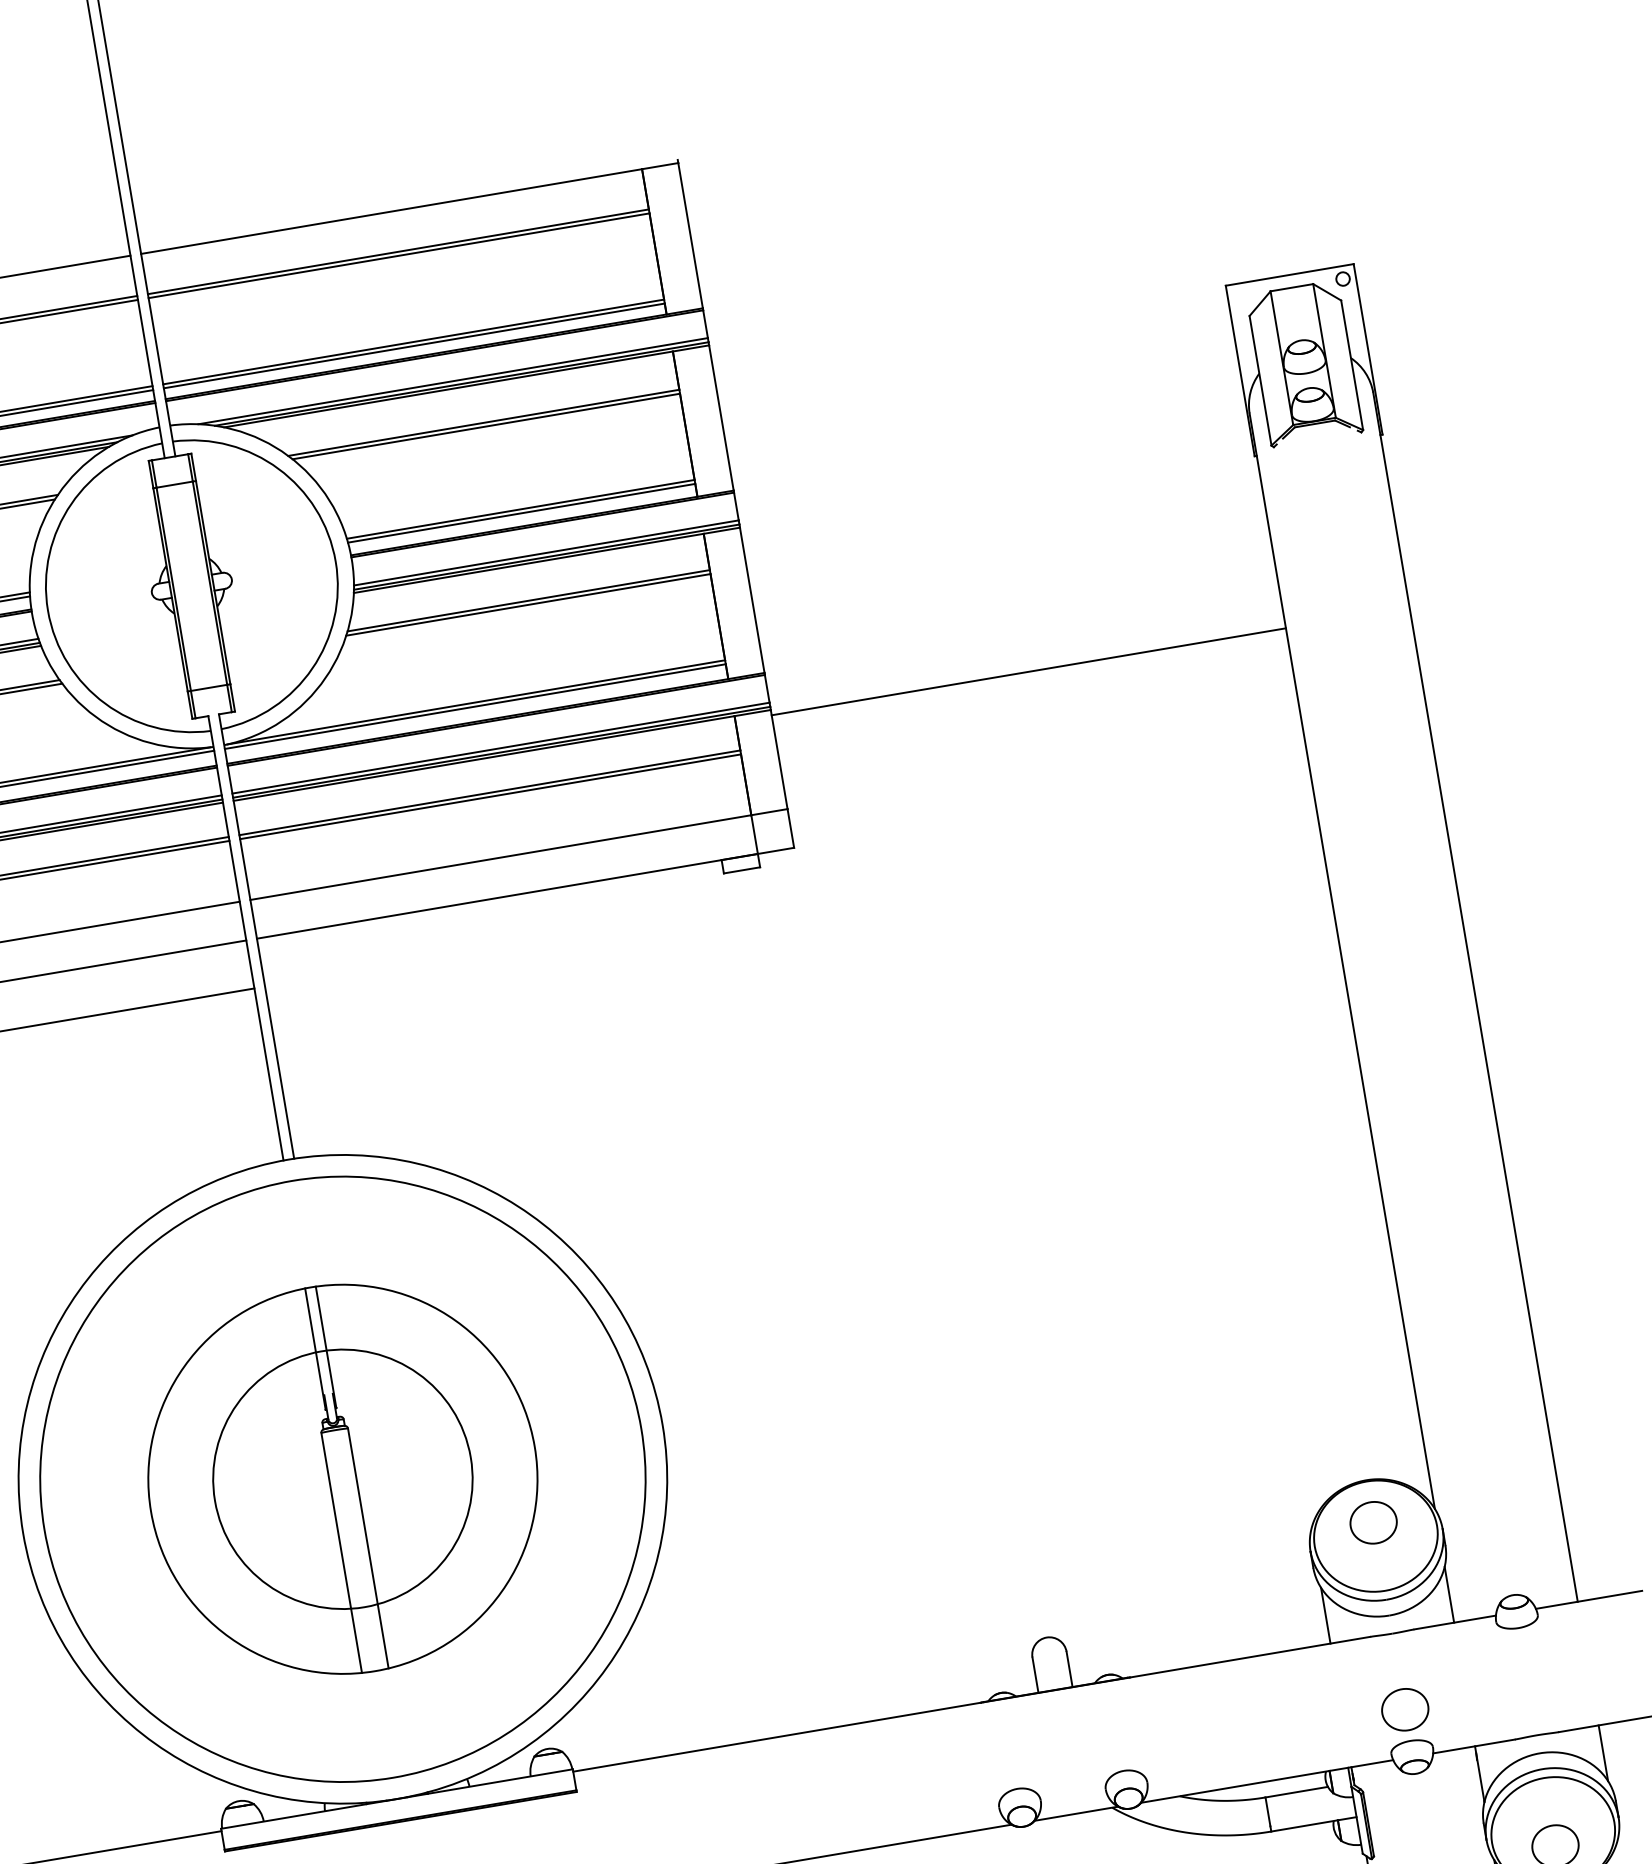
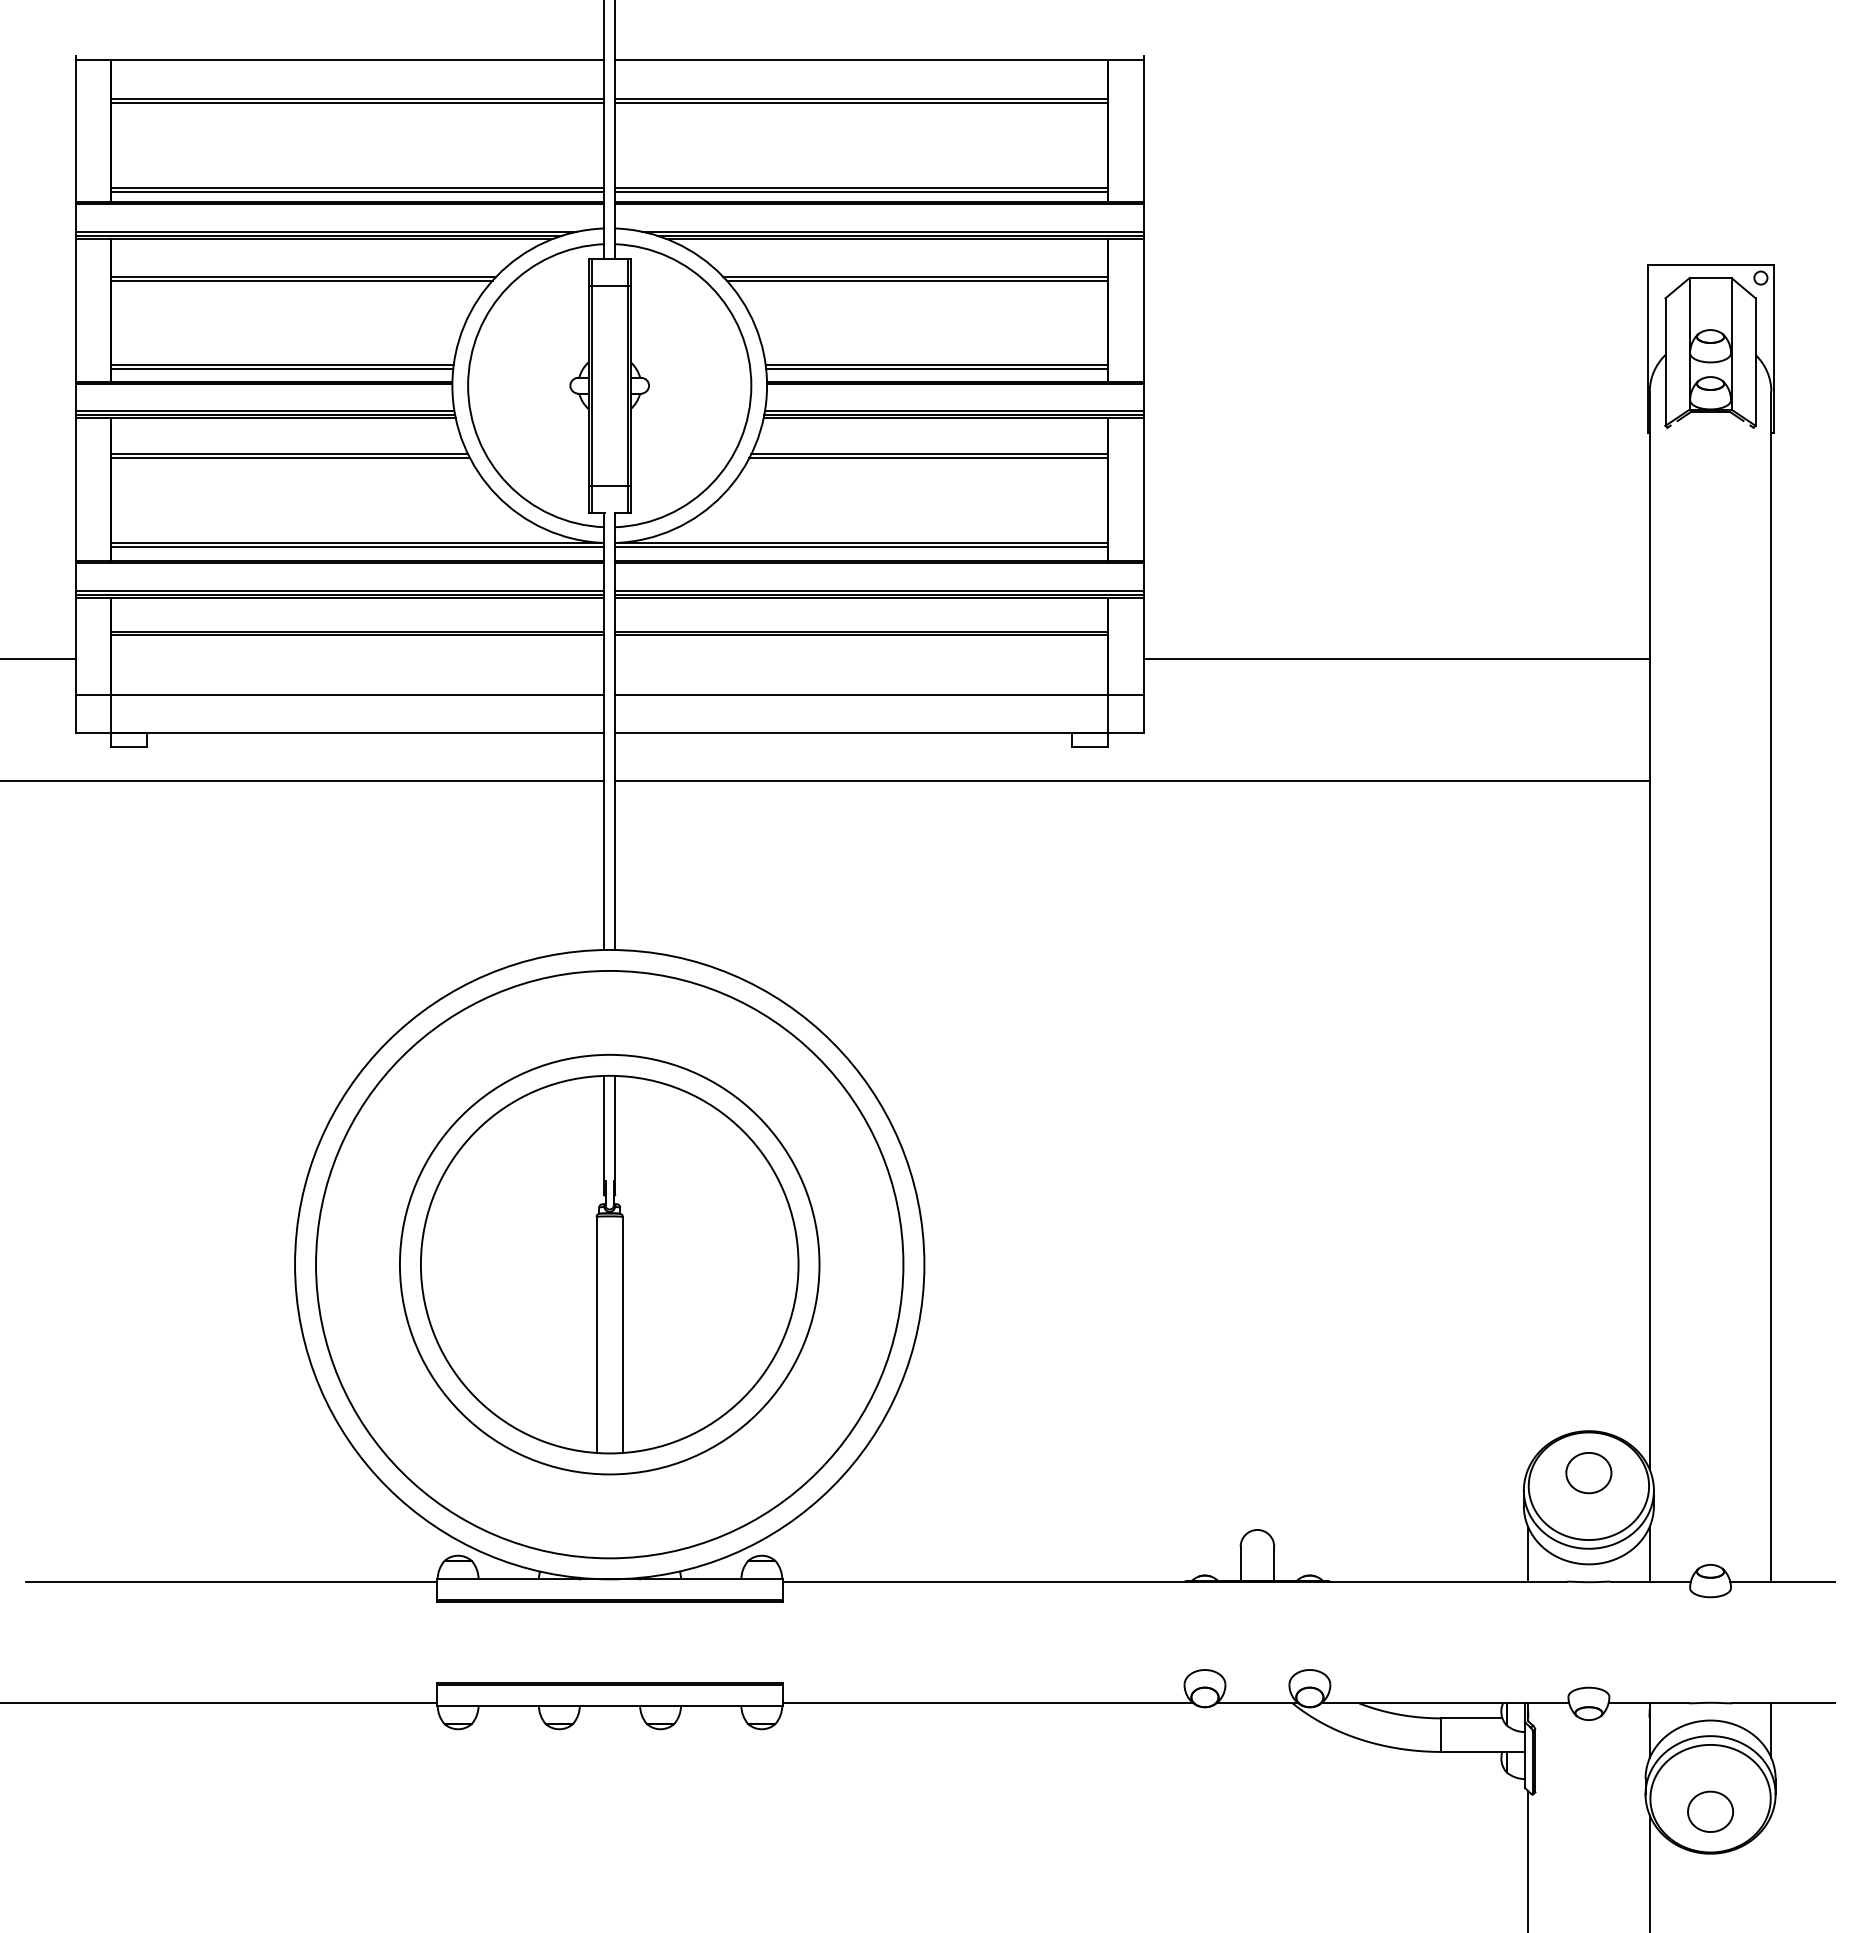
line: (1028, 672) -> (1396, 659), moved
line: (789, 897) -> (1131, 780), added
circle: (342, 1479) -> (609, 1264), size x1.67
part: (1404, 1710) -> (1588, 1657), removed

